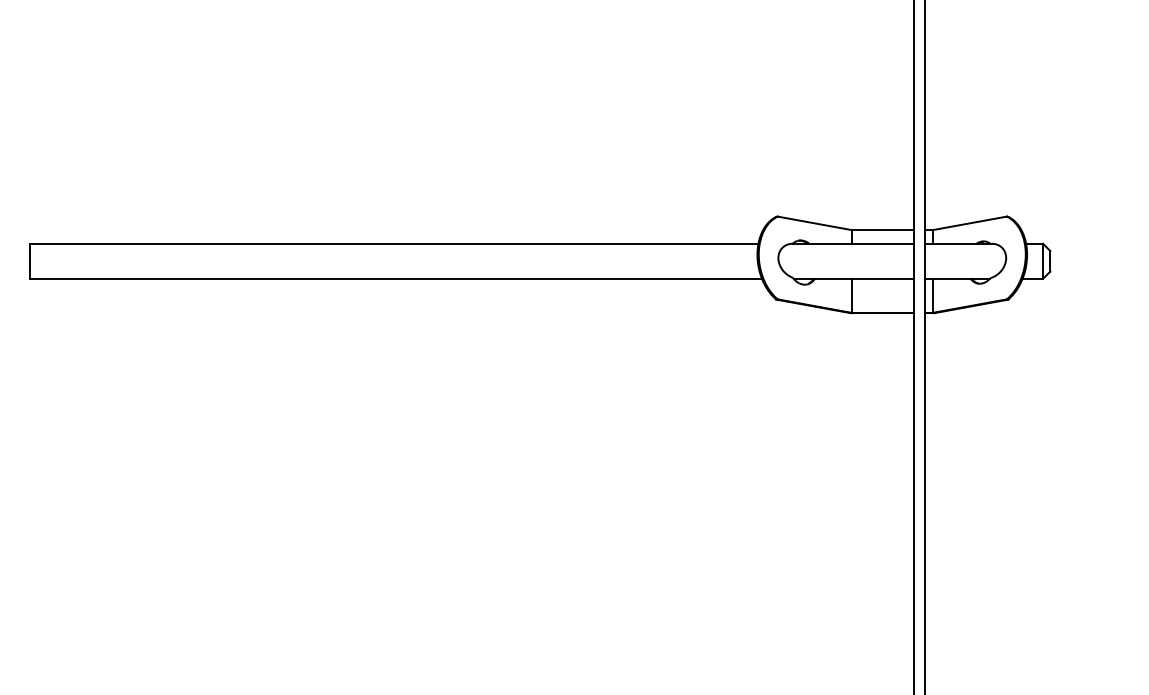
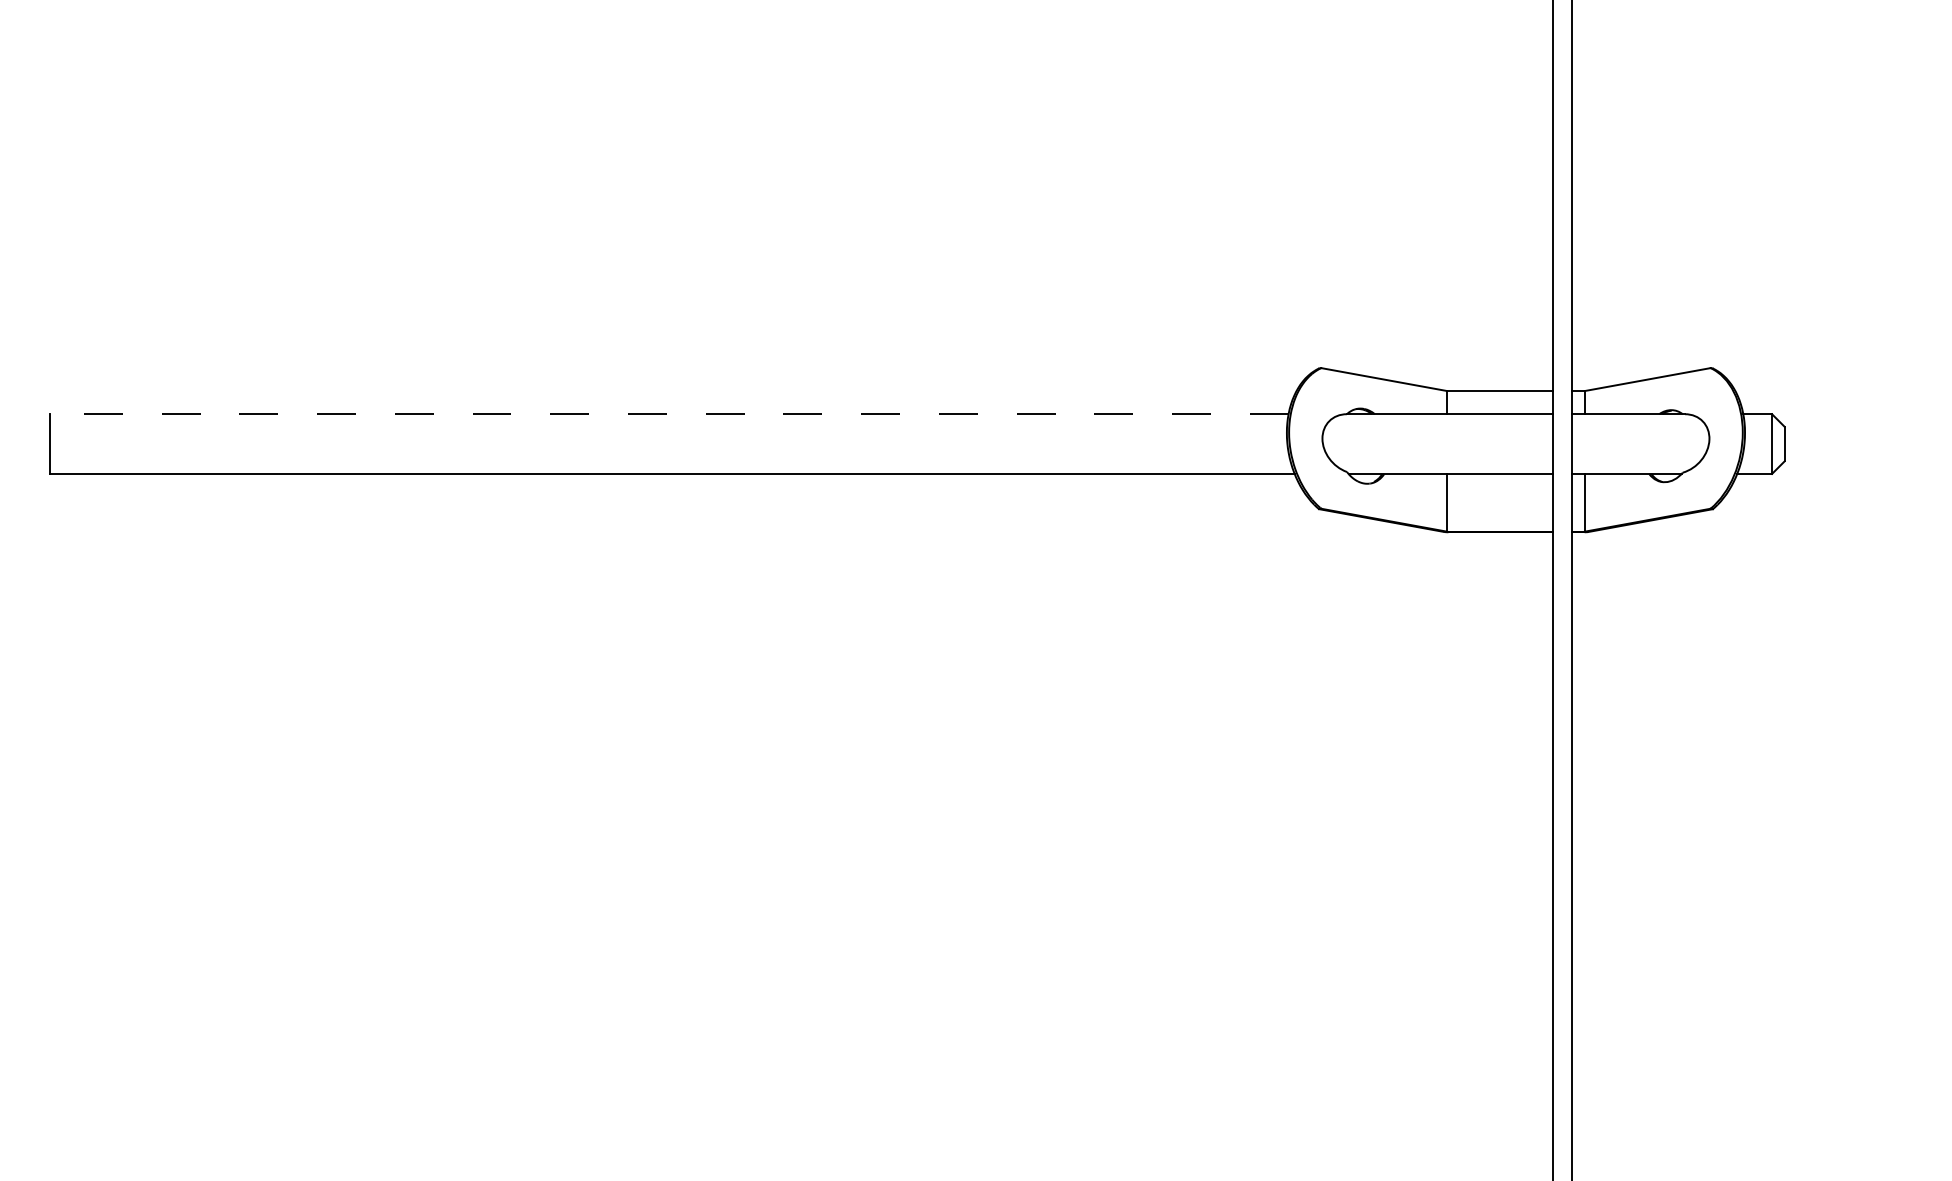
line: (393, 243) -> (668, 413), solid -> dashed

